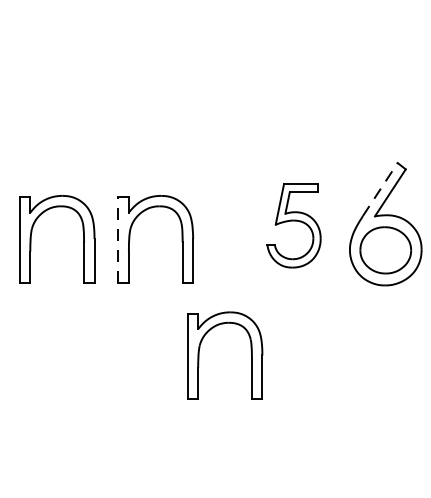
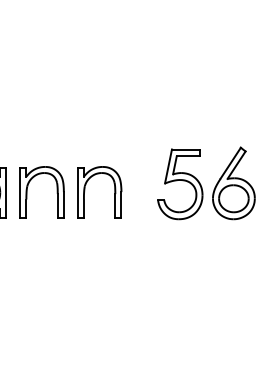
line: (379, 189) -> (230, 163), dashed -> solid
part: (294, 225) -> (180, 184), size x1.43
line: (117, 239) -> (77, 192), dashed -> solid
part: (200, 356) -> (125, 260), removed

